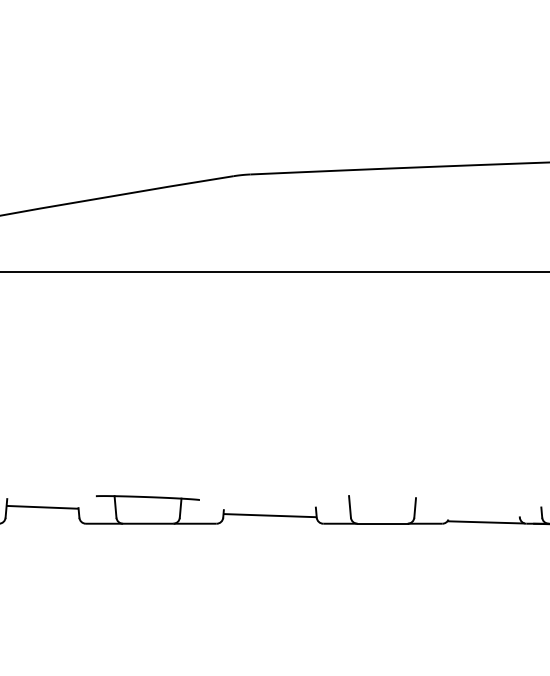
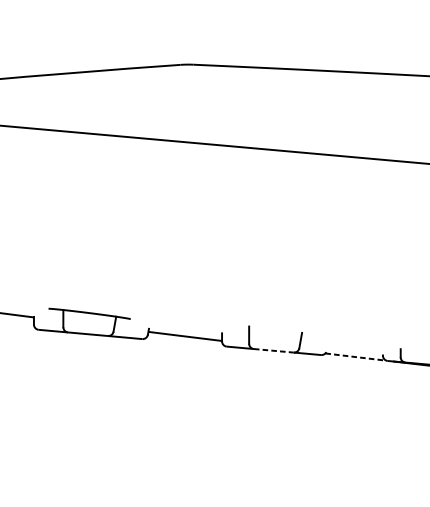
line: (486, 522) -> (356, 357), solid -> dashed
line: (383, 523) -> (274, 350), solid -> dashed

